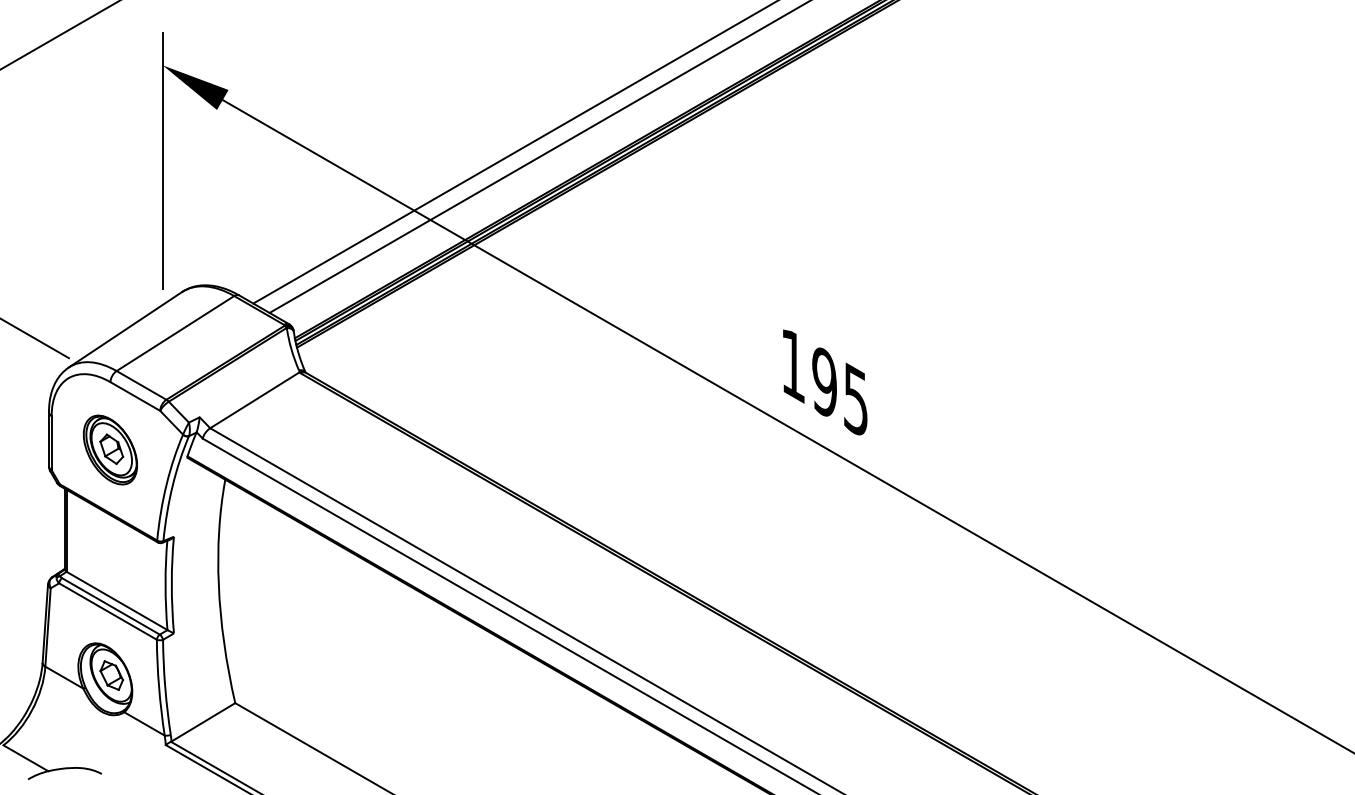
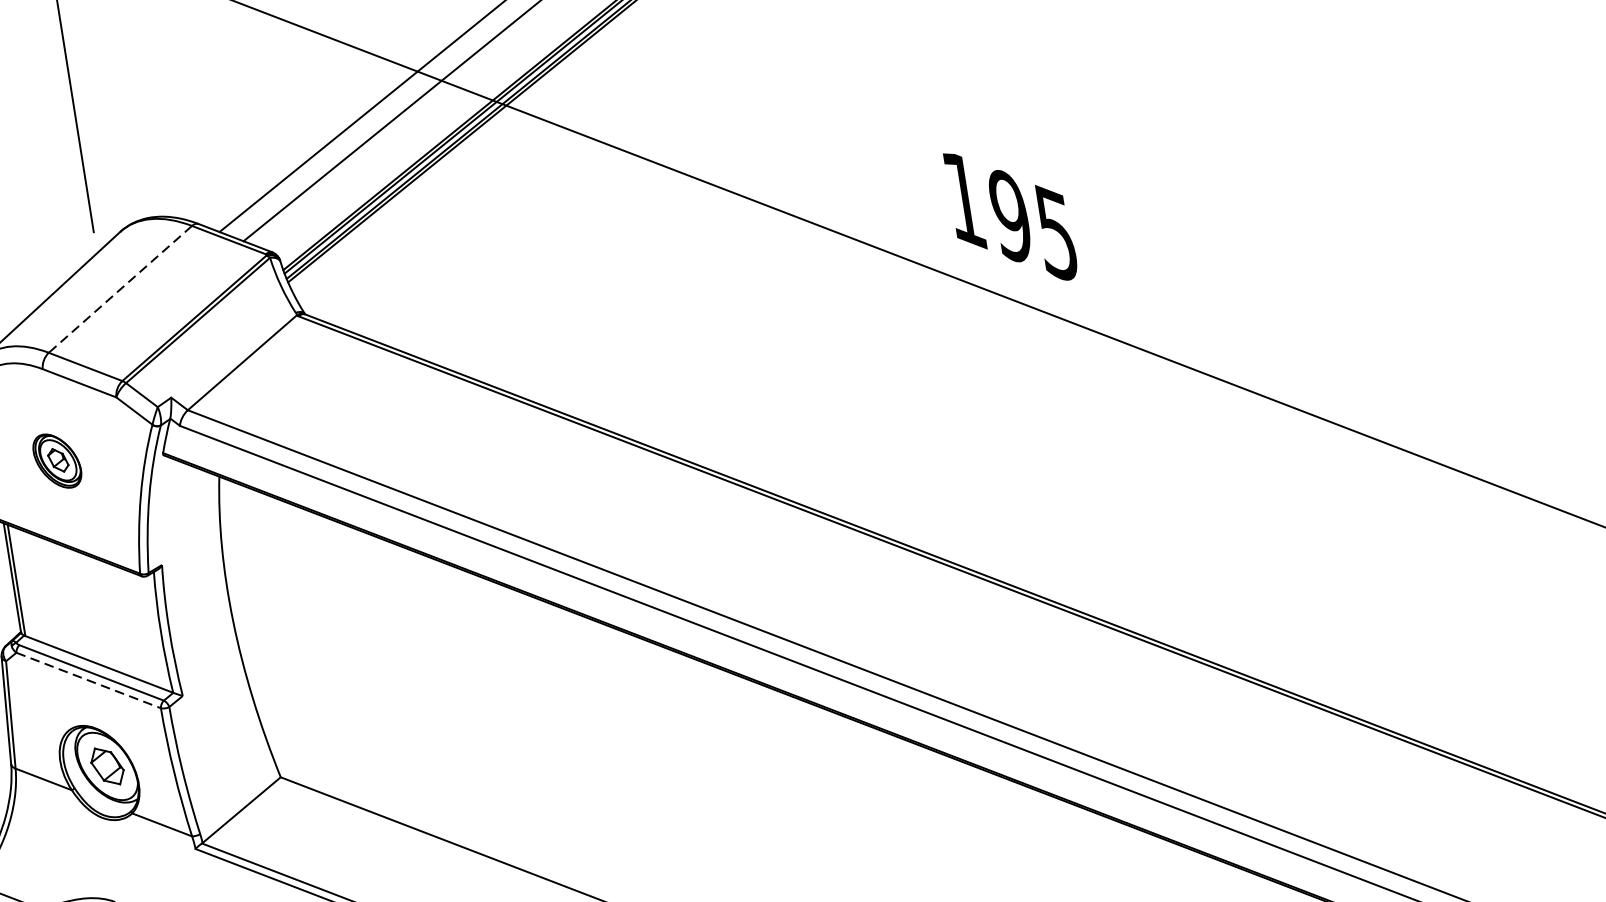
line: (175, 333) -> (120, 289), solid -> dashed
part: (110, 449) -> (57, 460), size x0.6
line: (108, 611) -> (89, 680), solid -> dashed

